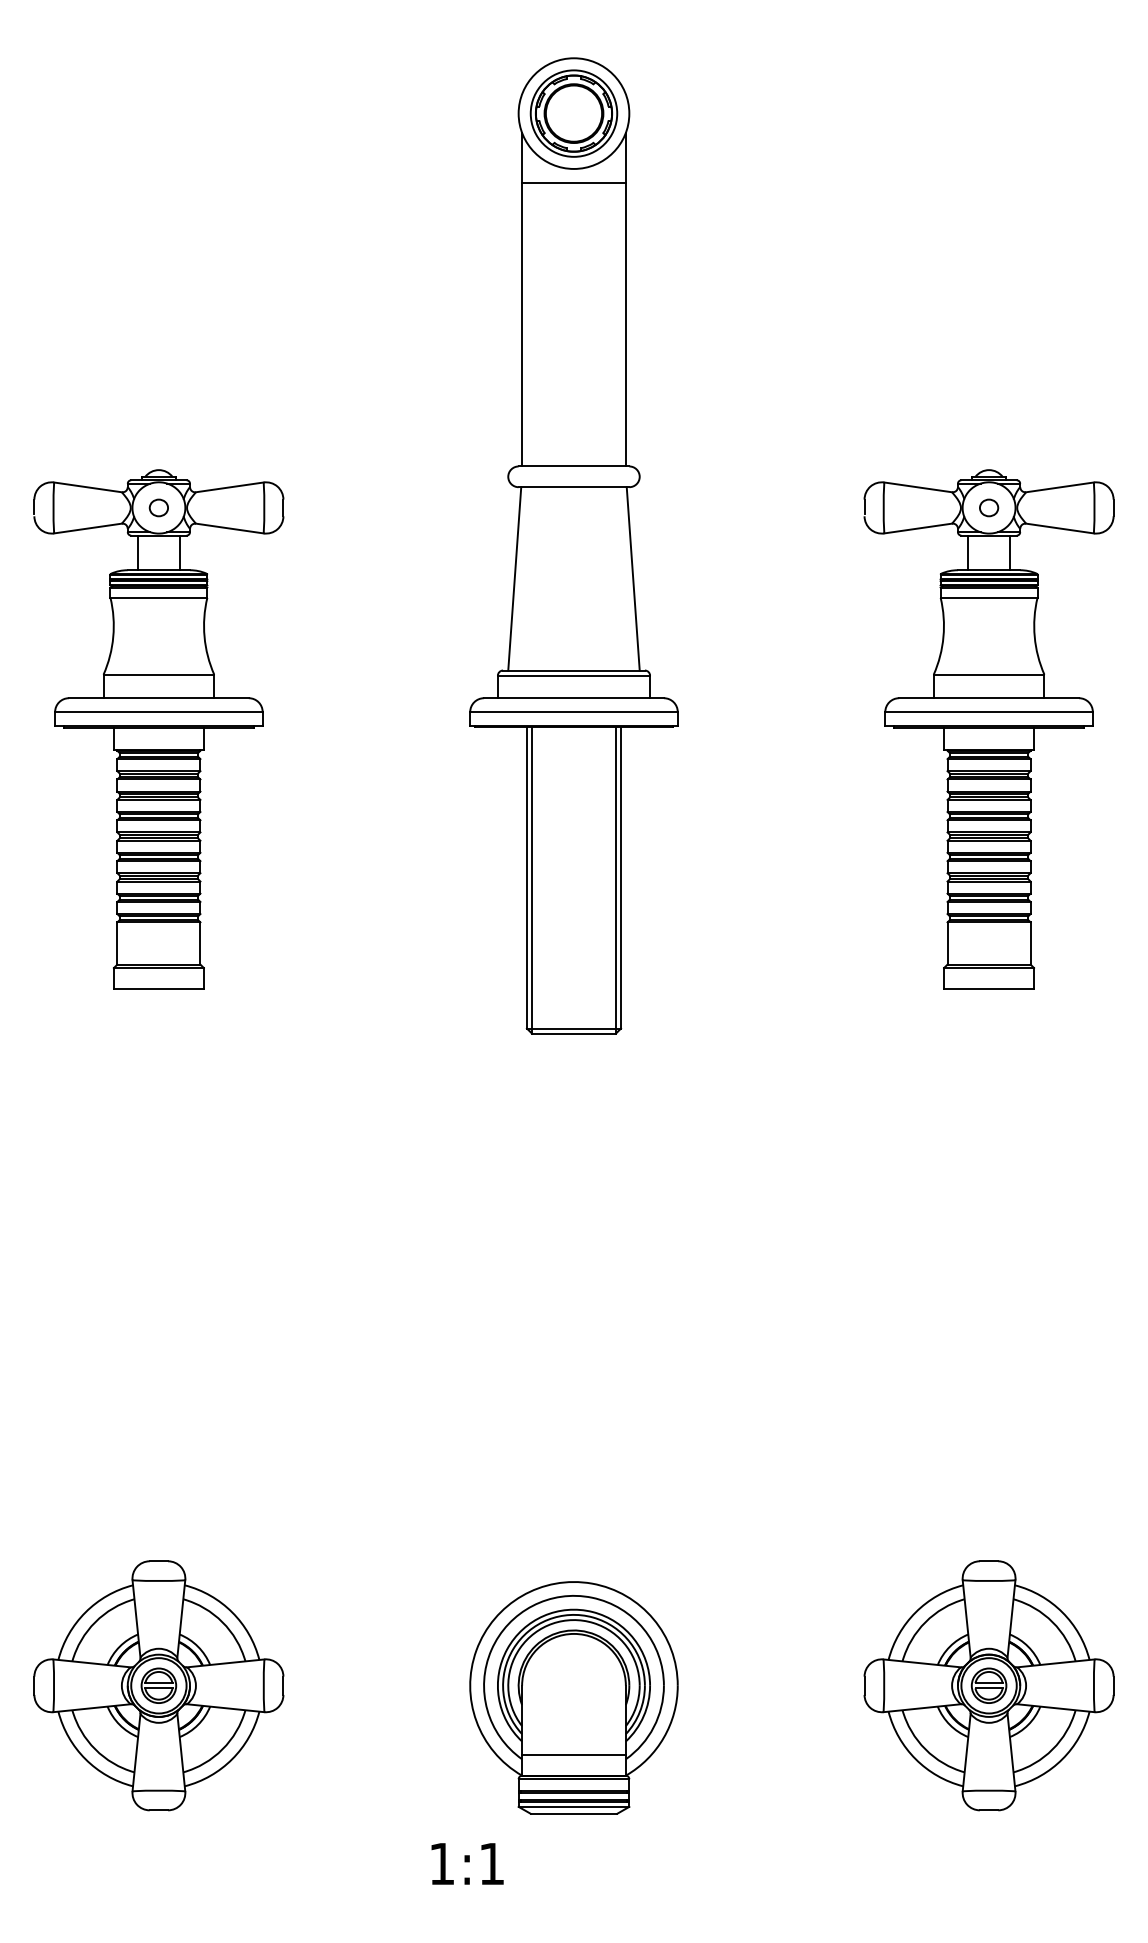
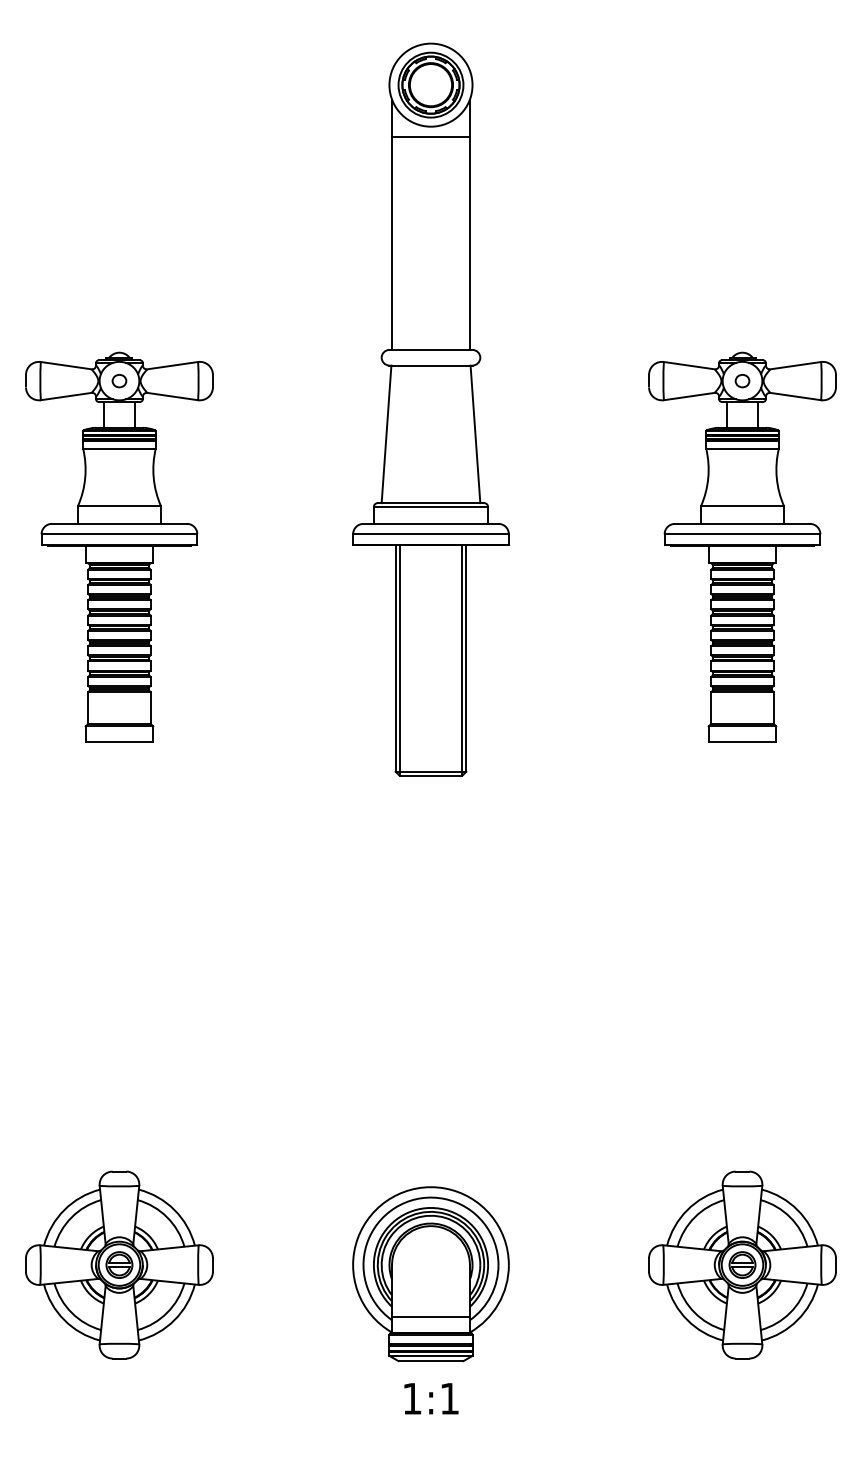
text: (467, 1863) -> (431, 1398), moved

